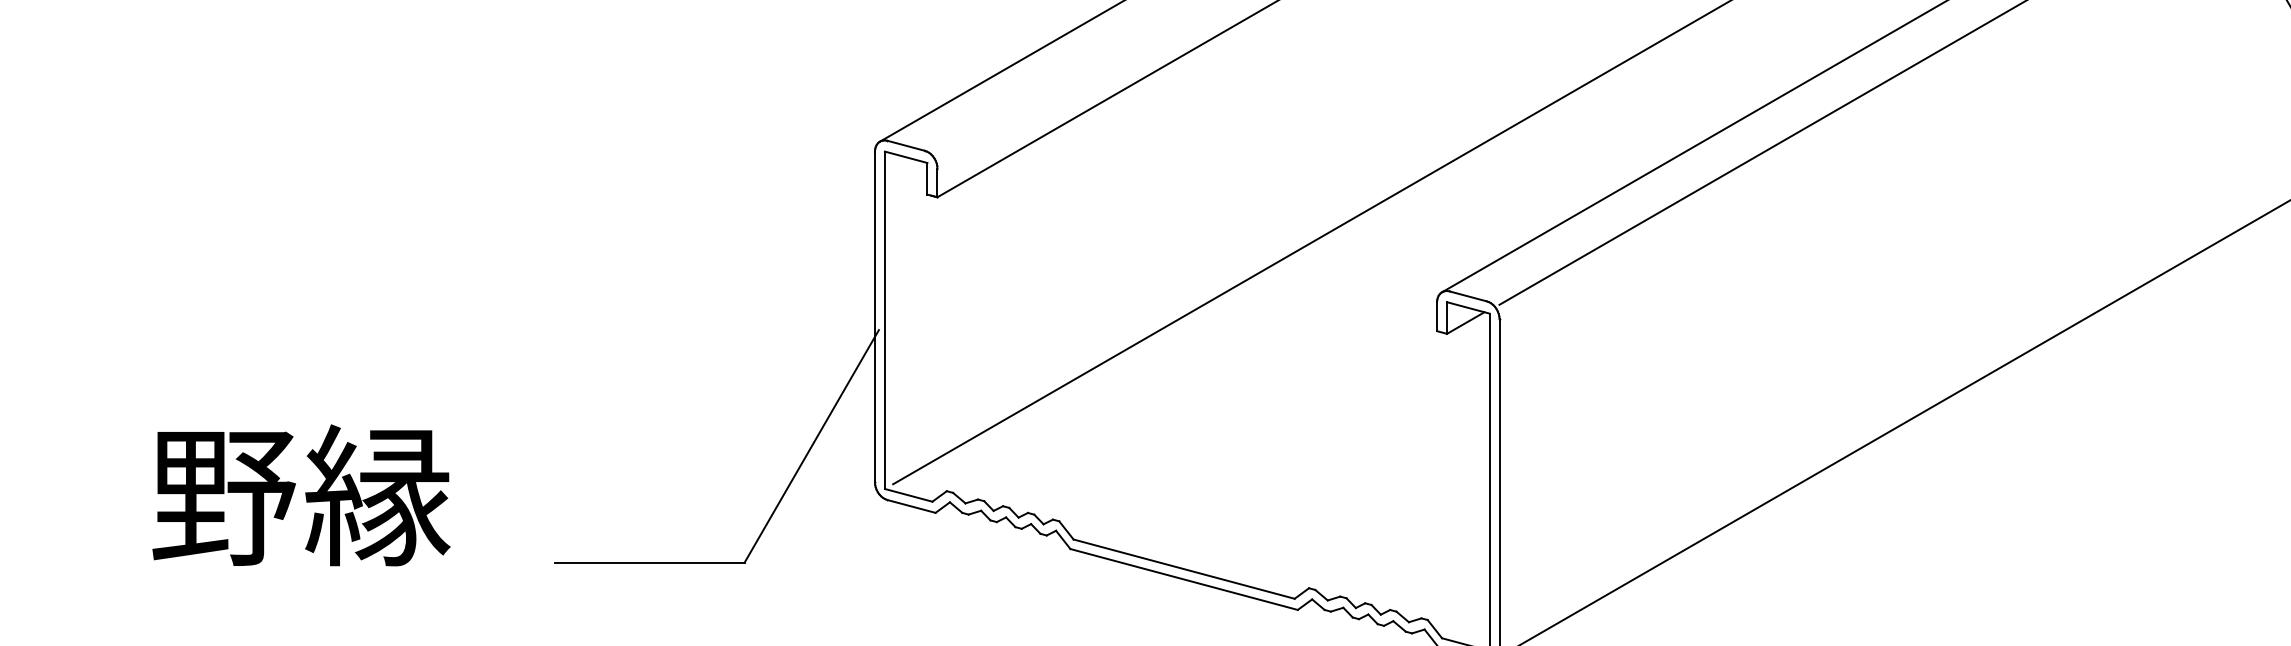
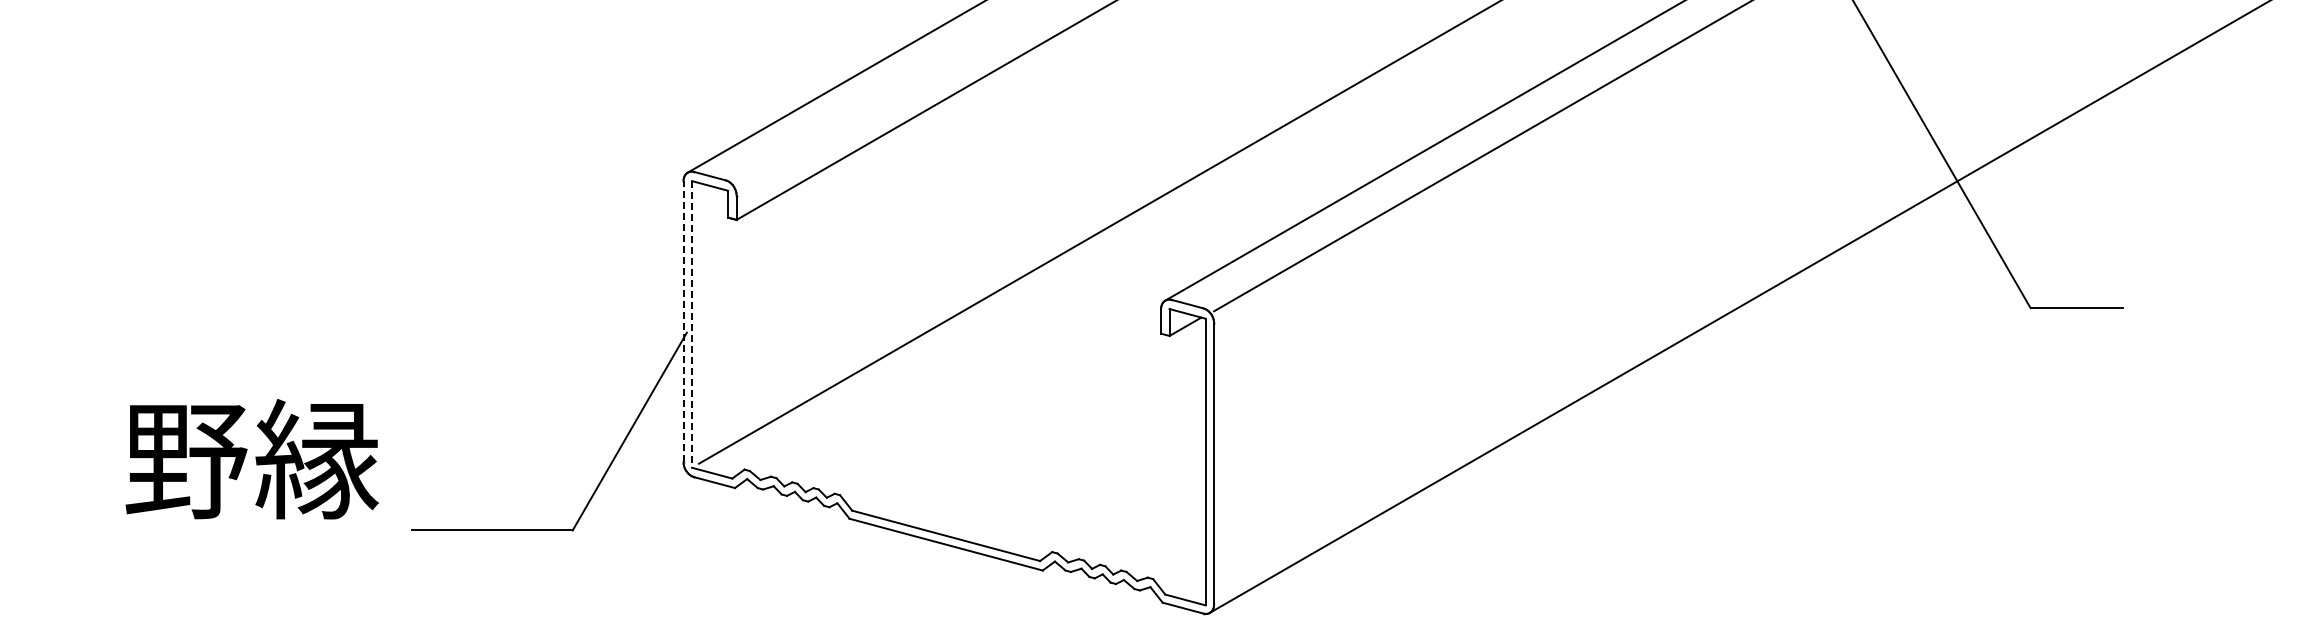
line: (874, 316) -> (683, 321), solid -> dashed
line: (885, 320) -> (692, 324), solid -> dashed
text: (300, 495) -> (251, 459), moved

